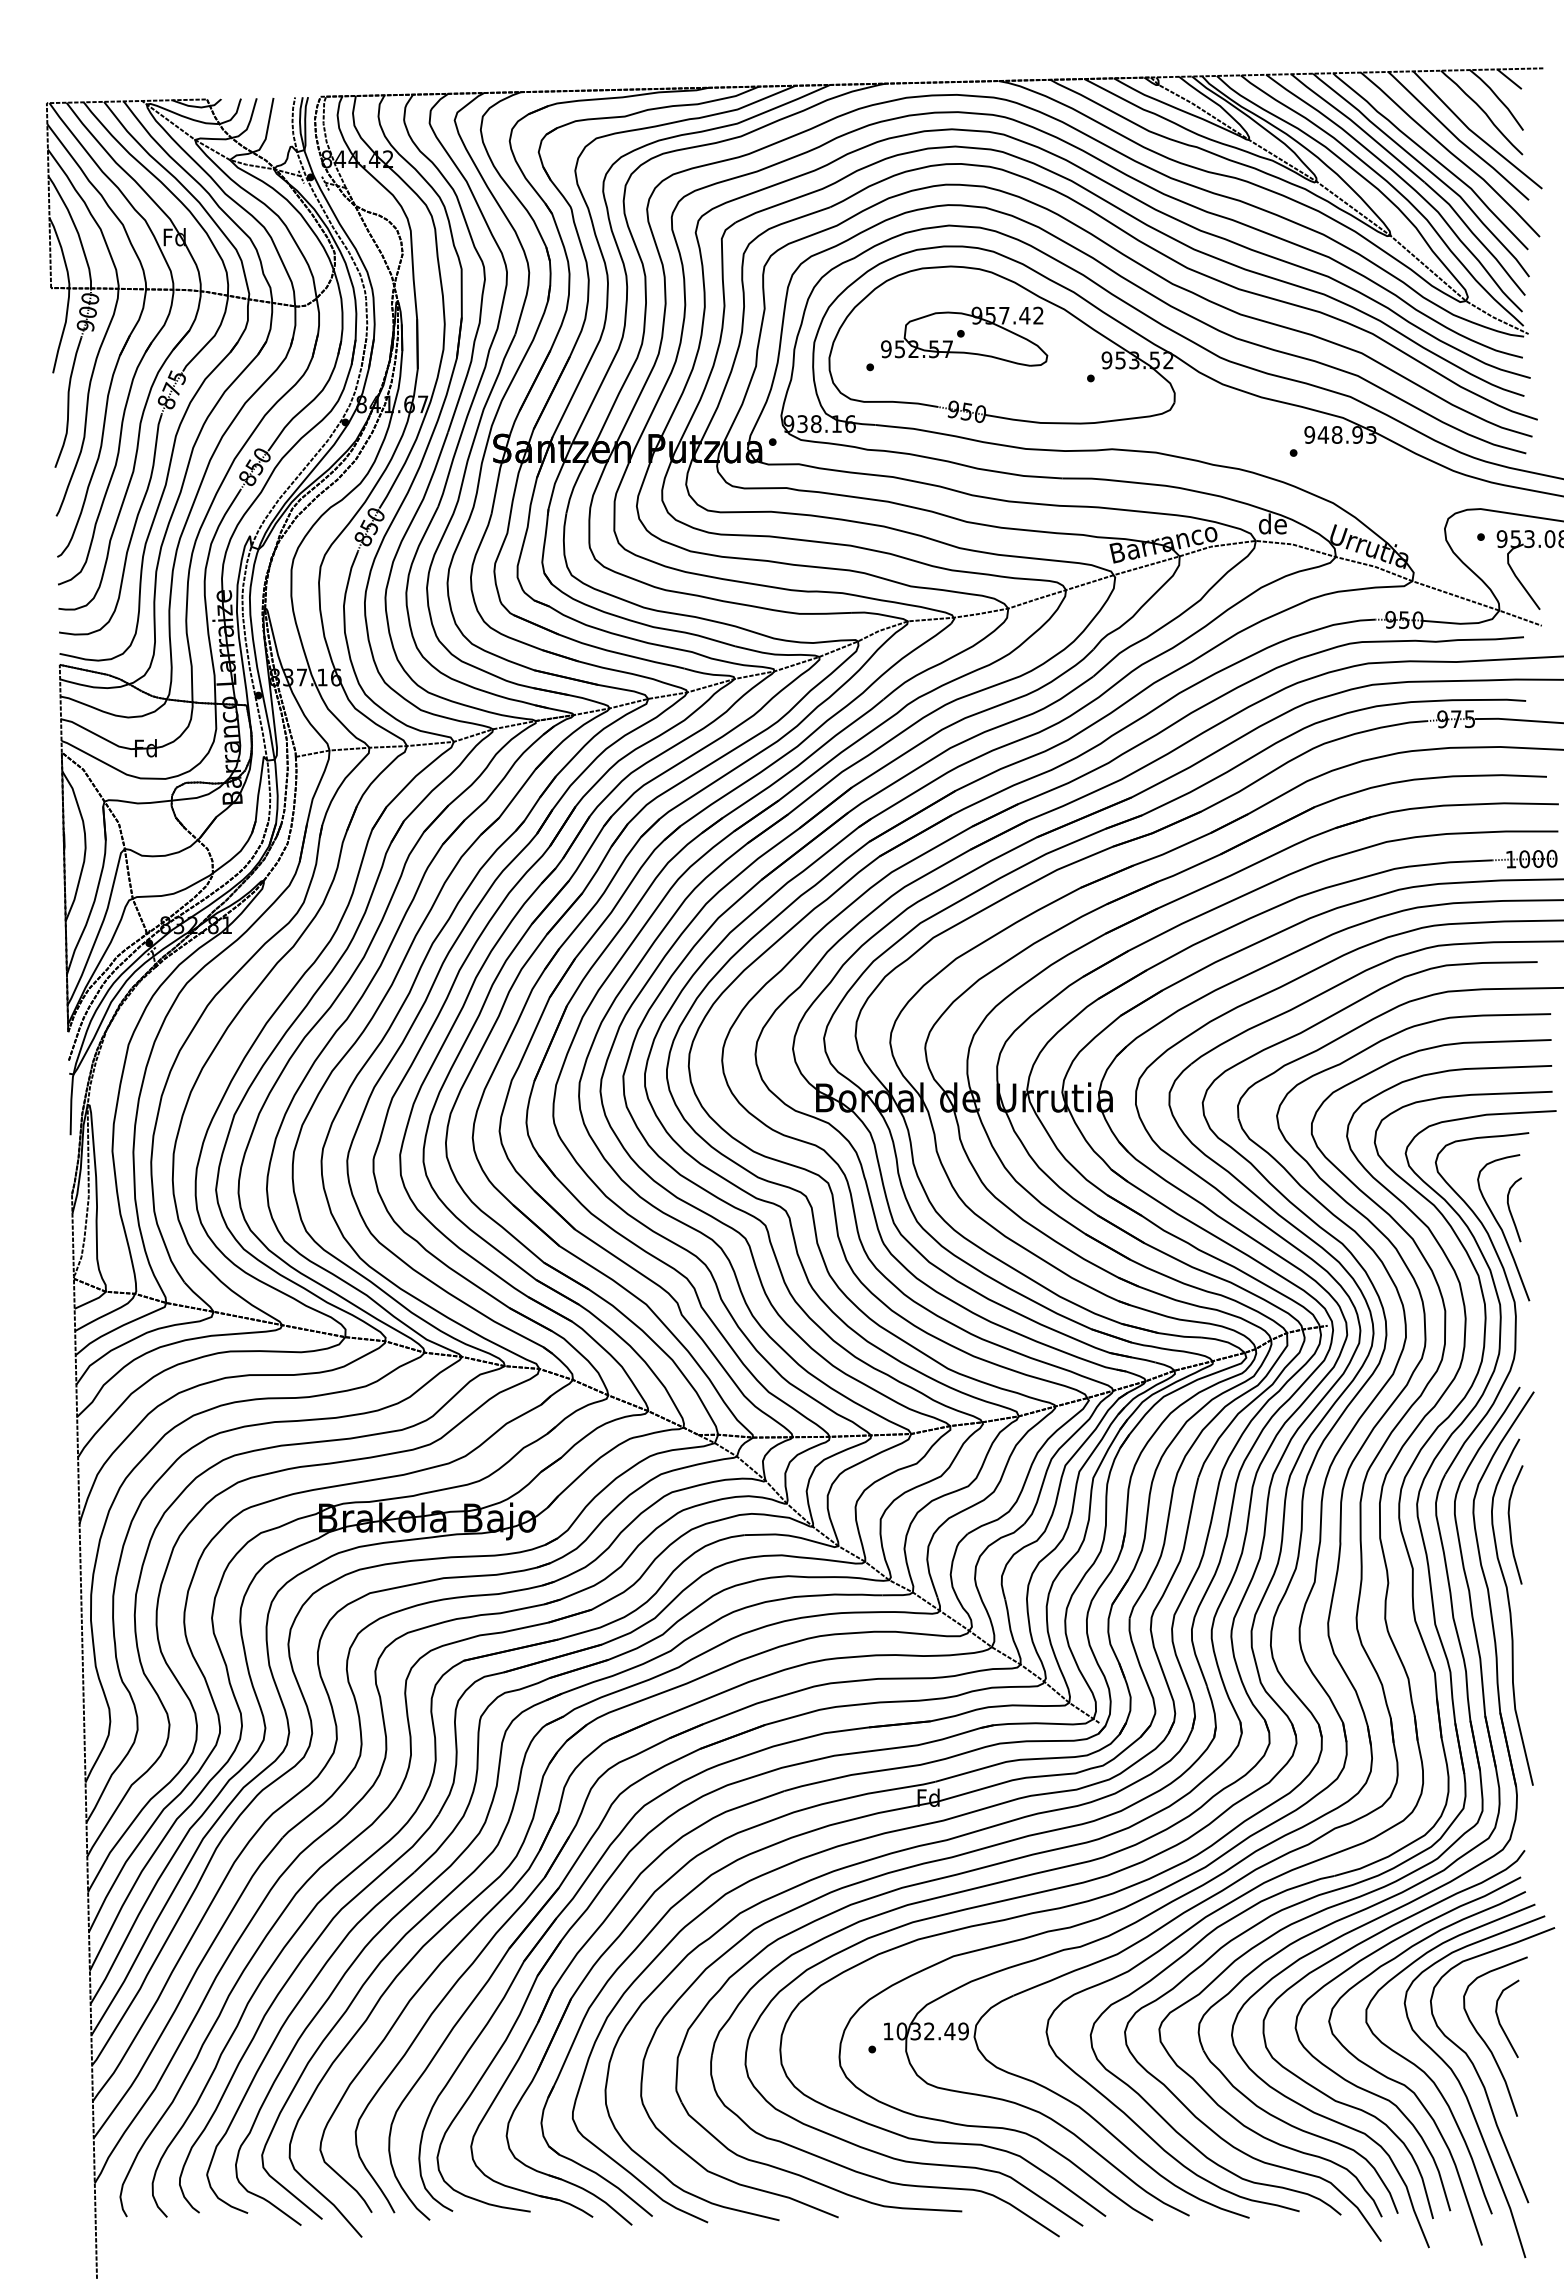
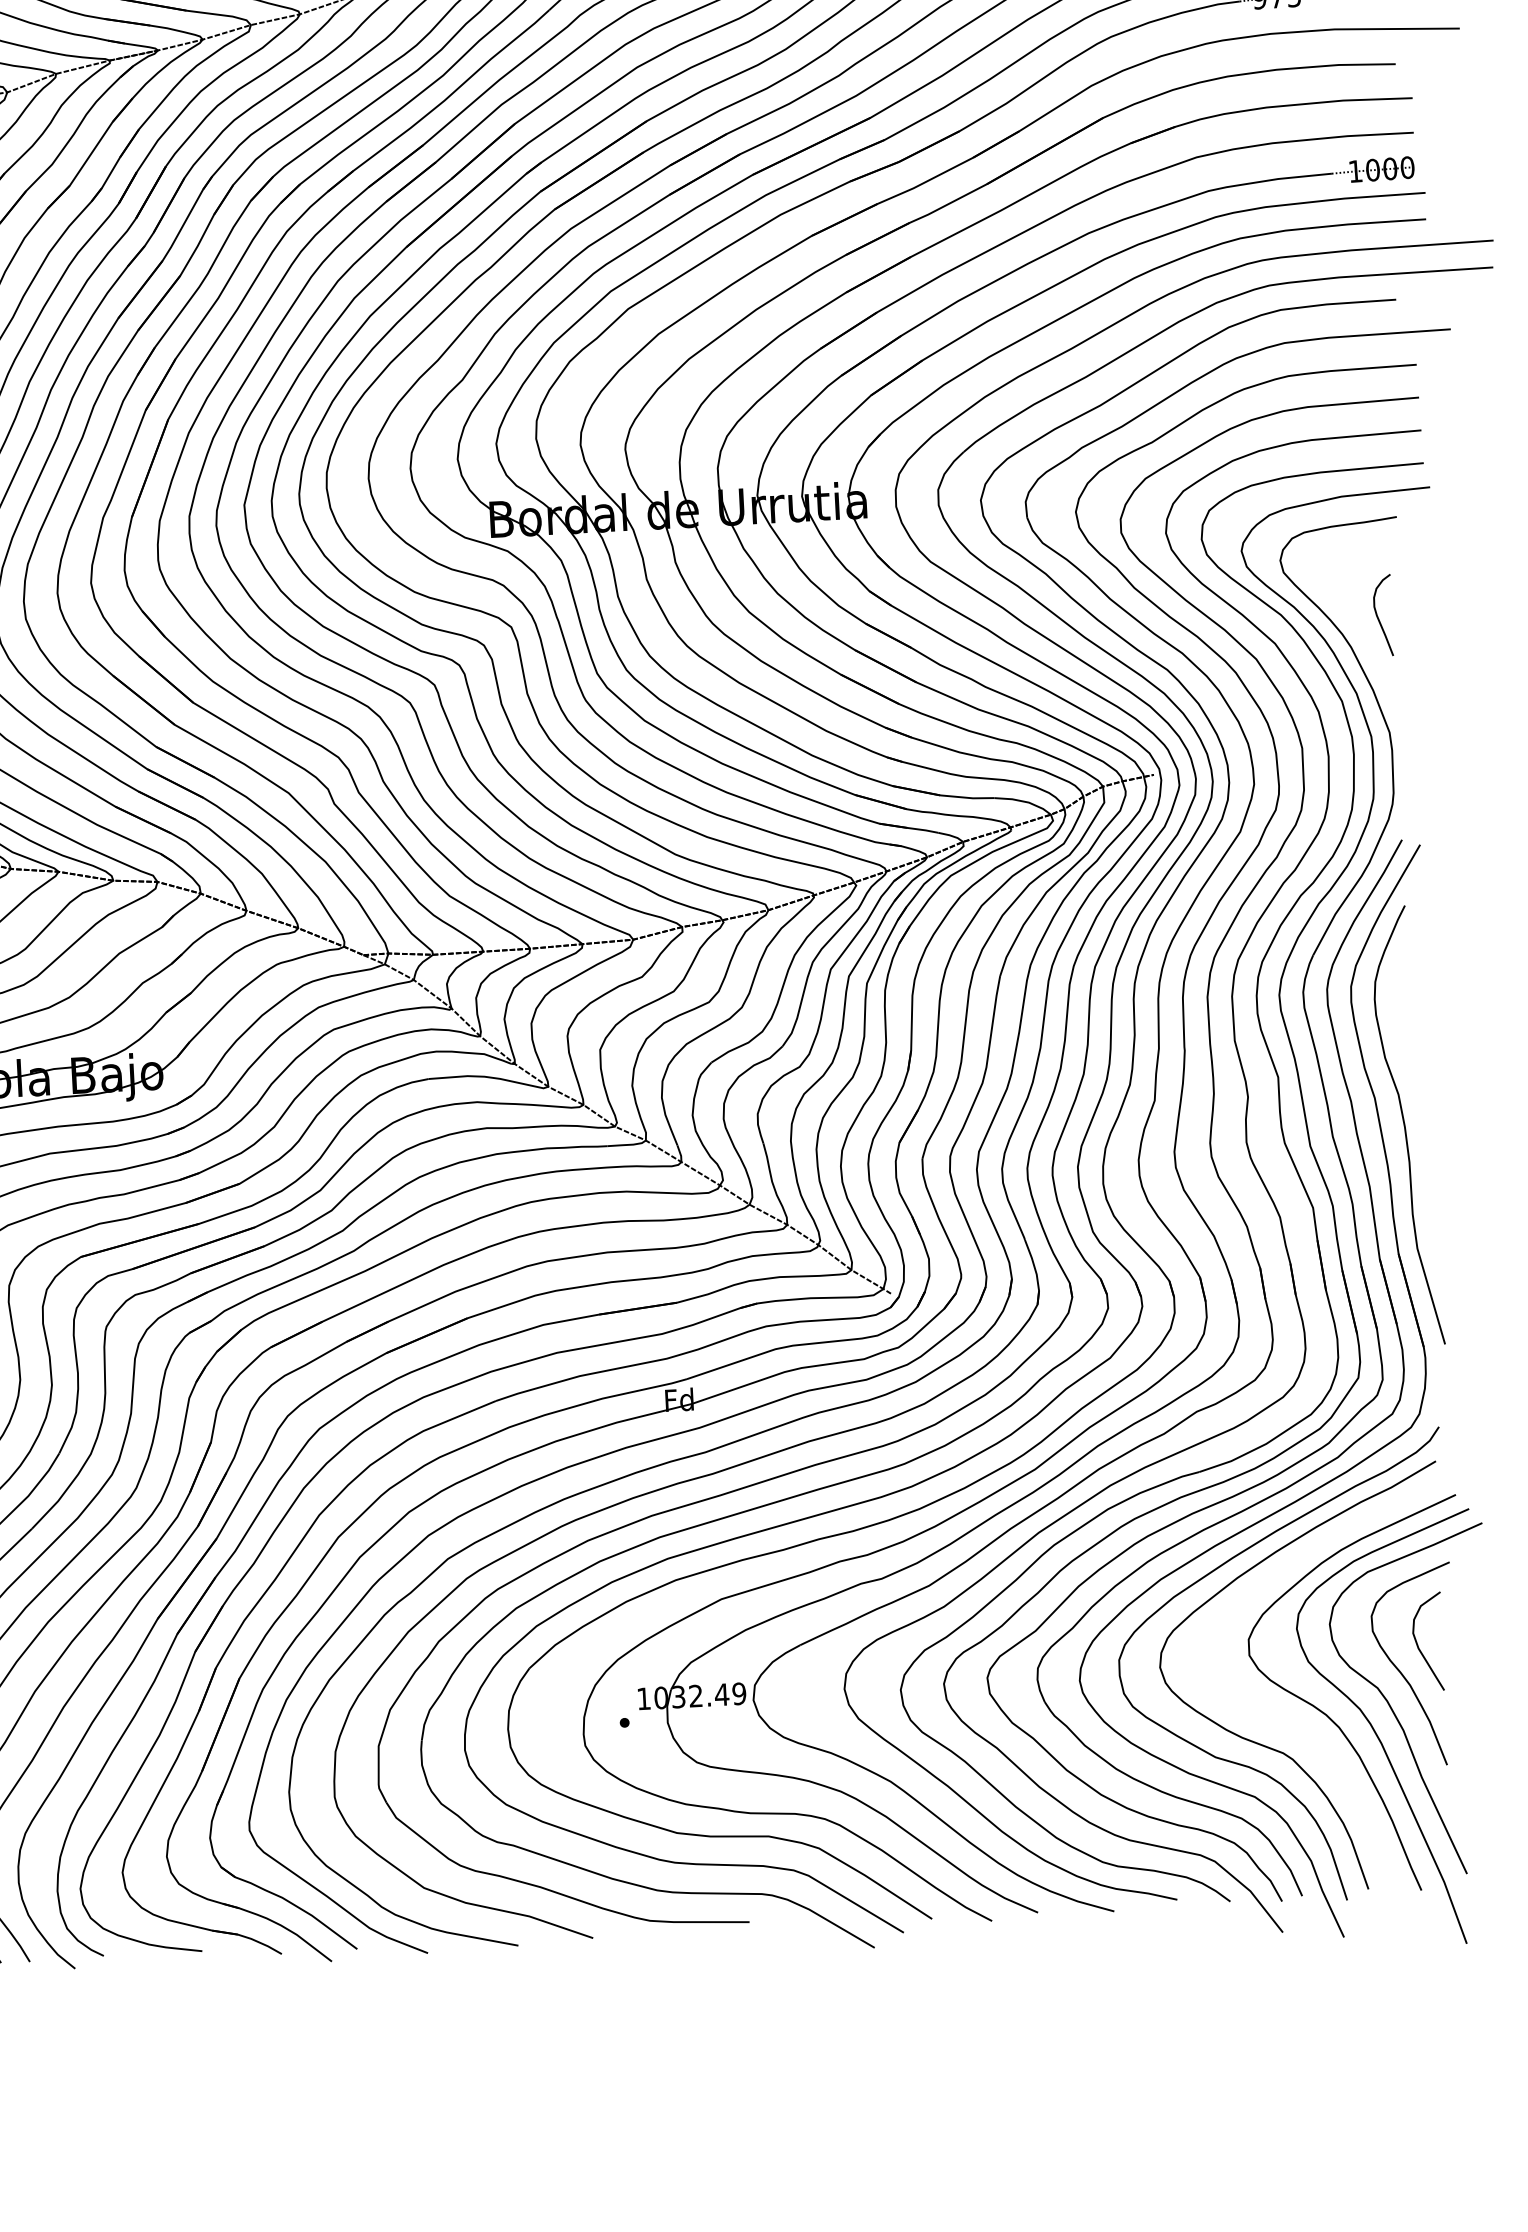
curve: (1502, 1228) -> (1369, 639), removed
curve: (1510, 1524) -> (1399, 1014), removed
curve: (1410, 2088) -> (1309, 1736), removed

